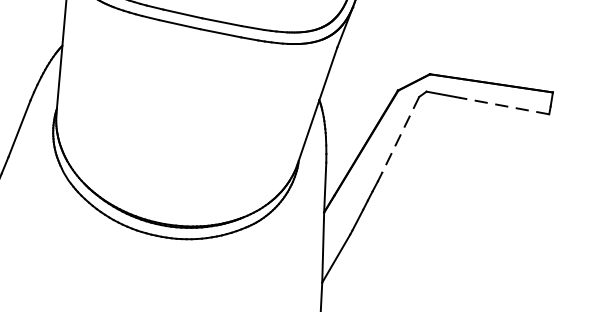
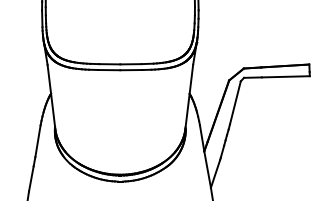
line: (504, 105) -> (285, 76), dashed -> solid
line: (400, 135) -> (235, 103), dashed -> solid

